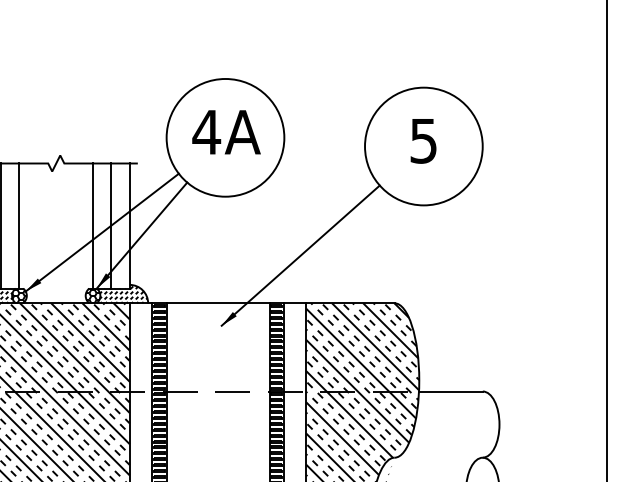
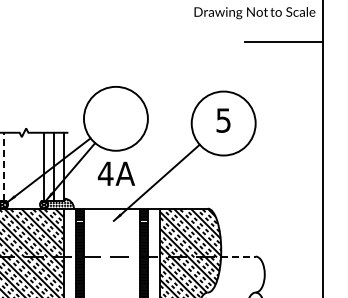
text: (226, 131) -> (116, 173), moved
line: (20, 225) -> (4, 166), solid -> dashed
line: (451, 391) -> (238, 256), solid -> dashed

